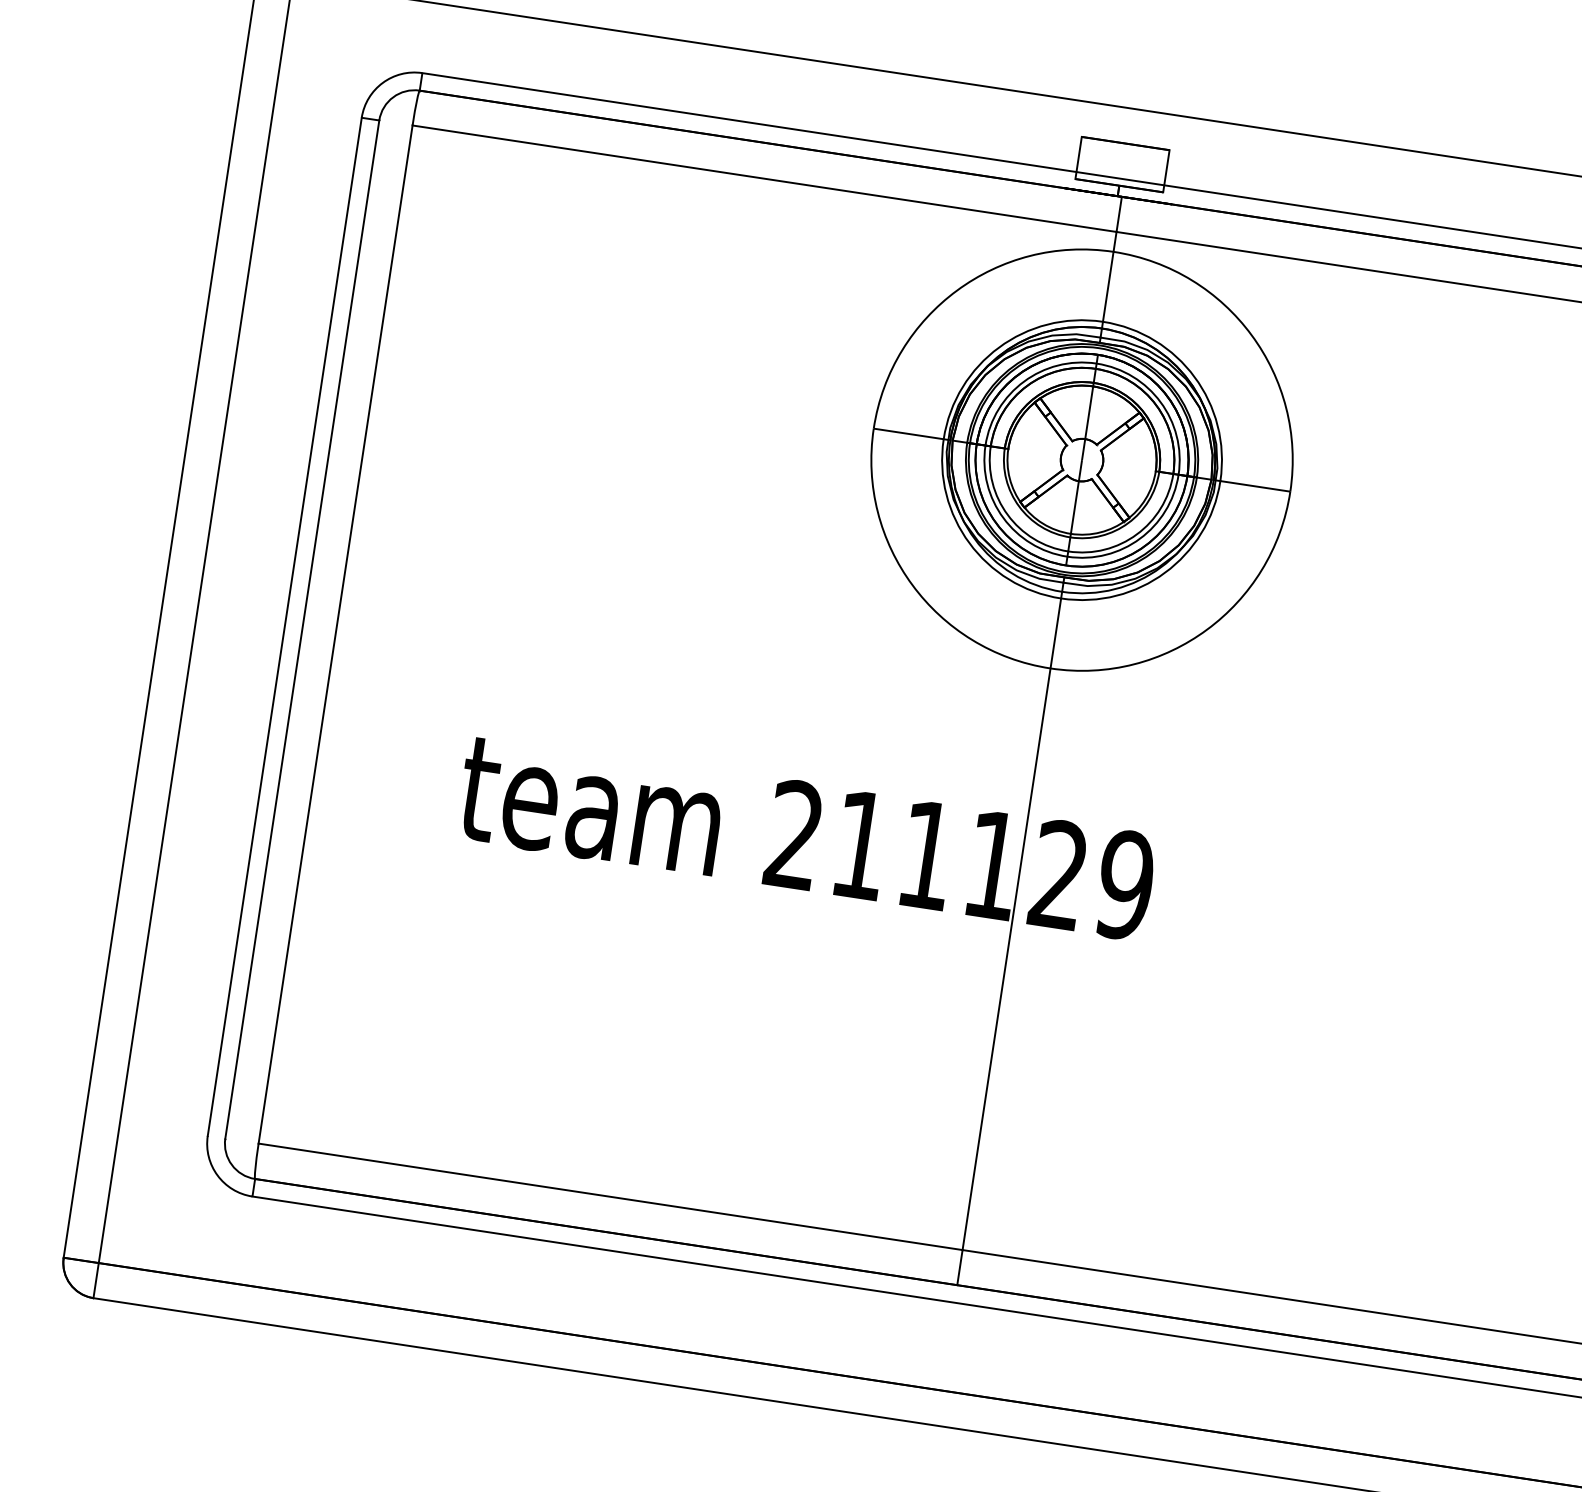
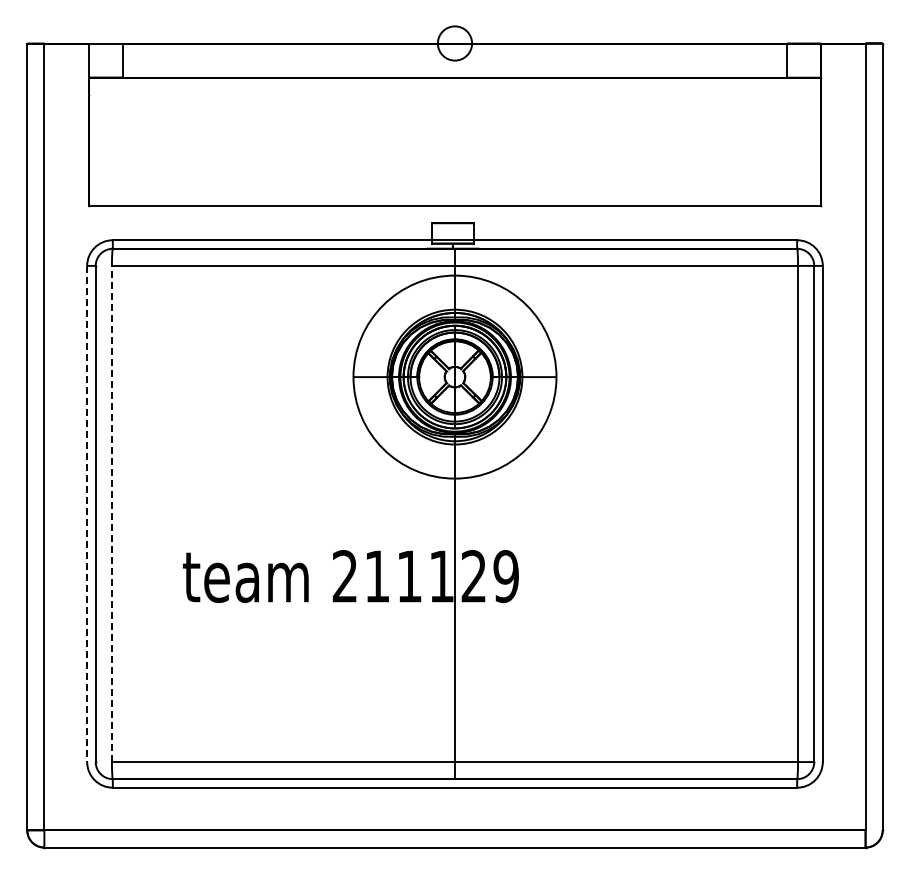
line: (285, 628) -> (87, 514), solid -> dashed
line: (334, 633) -> (111, 513), solid -> dashed

